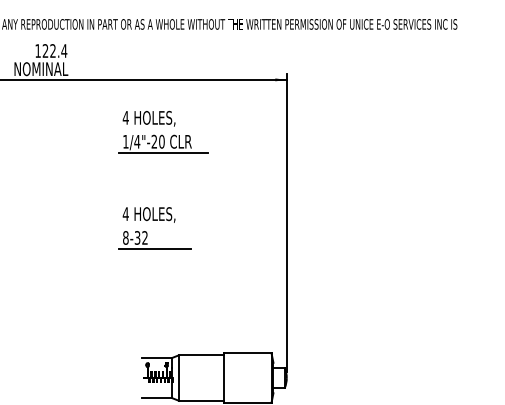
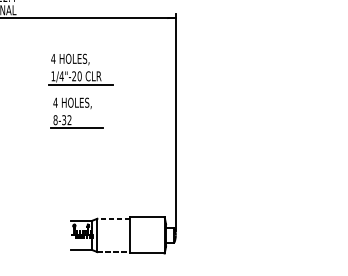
part: (163, 132) -> (80, 69), moved
part: (154, 220) -> (76, 107), moved
line: (201, 355) -> (113, 218), solid -> dashed
line: (202, 400) -> (114, 251), solid -> dashed

